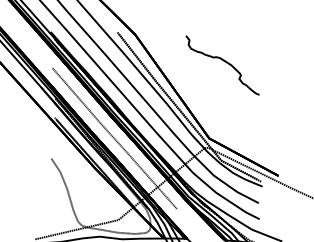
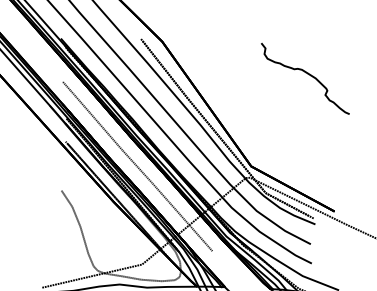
curve: (224, 61) -> (307, 74), moved

